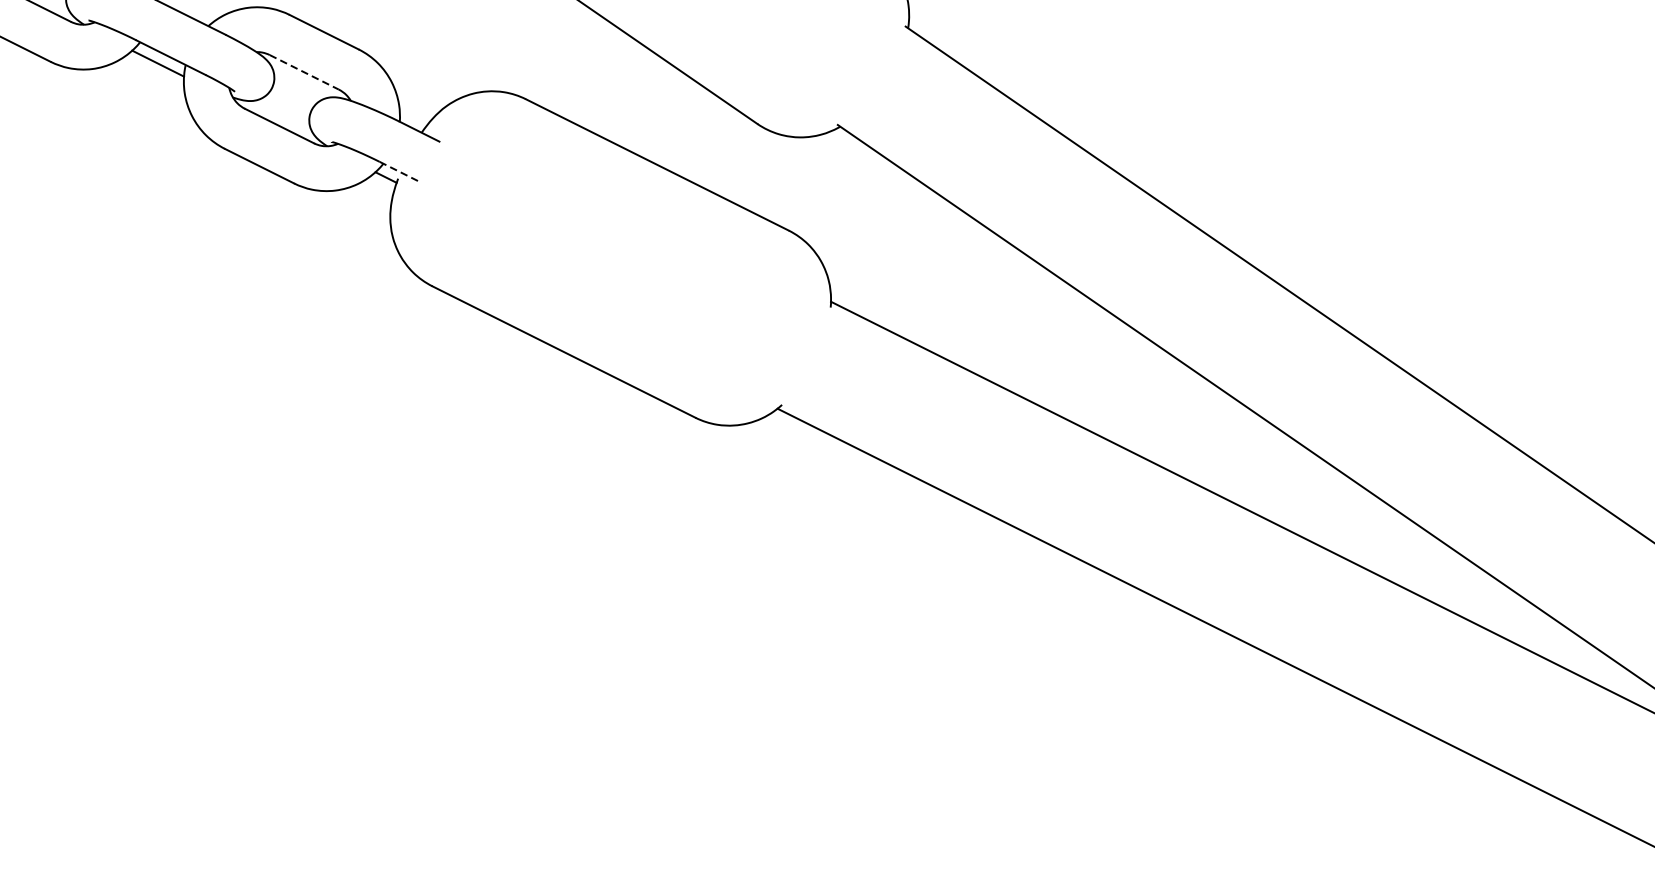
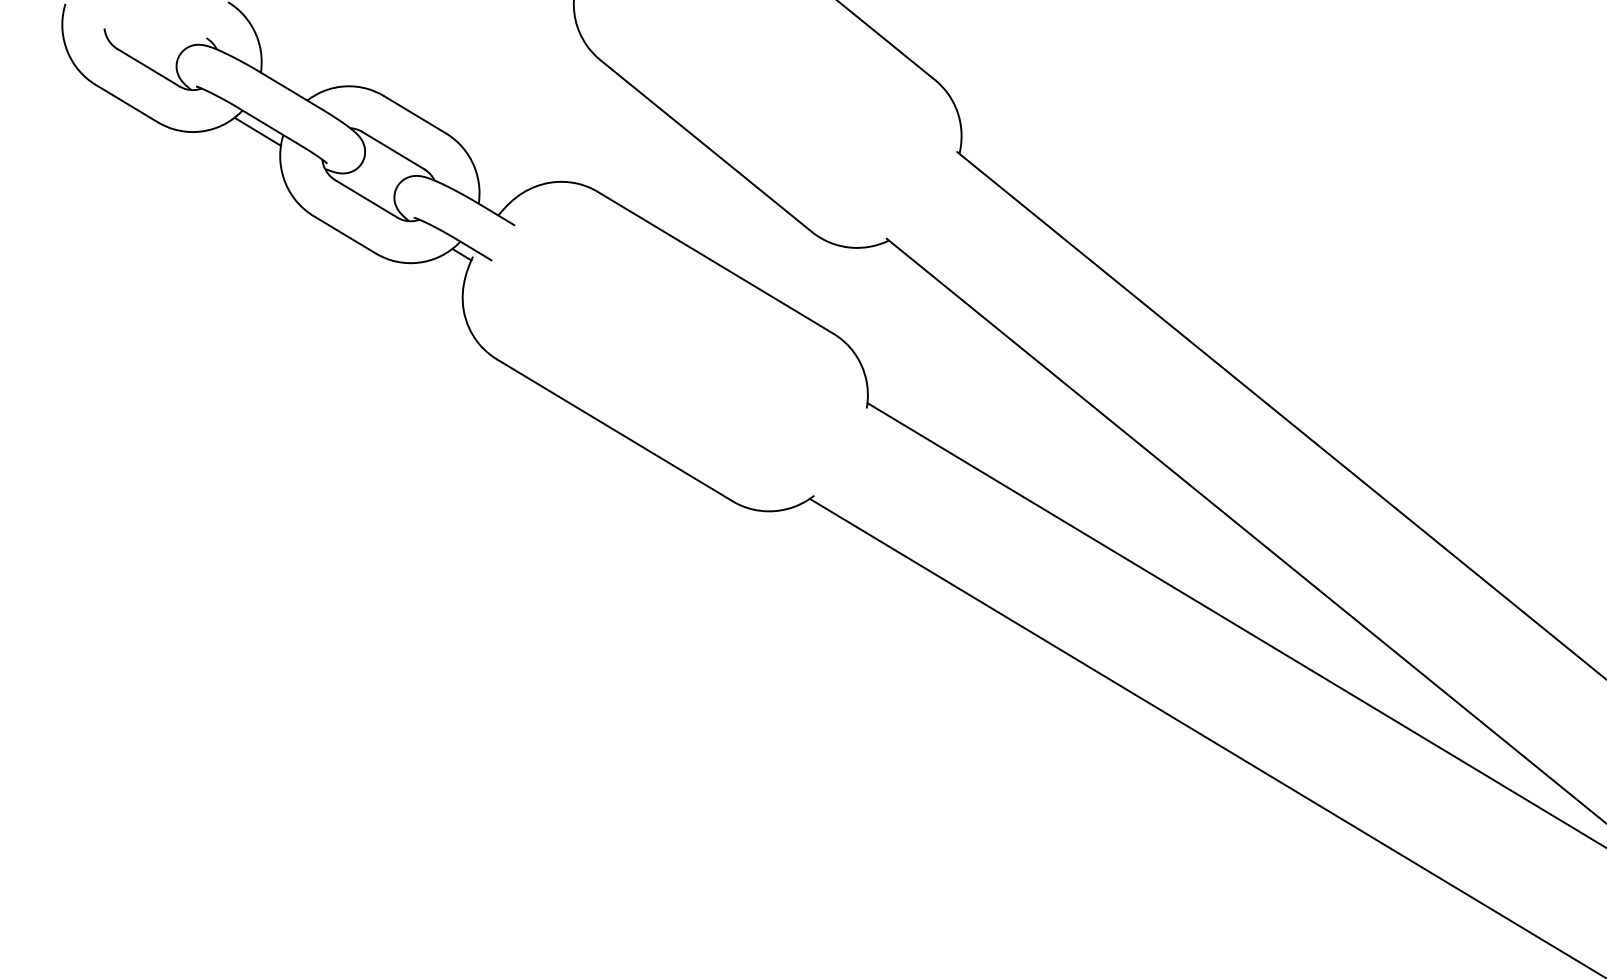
line: (304, 72) -> (393, 150), dashed -> solid
line: (399, 172) -> (474, 250), dashed -> solid

